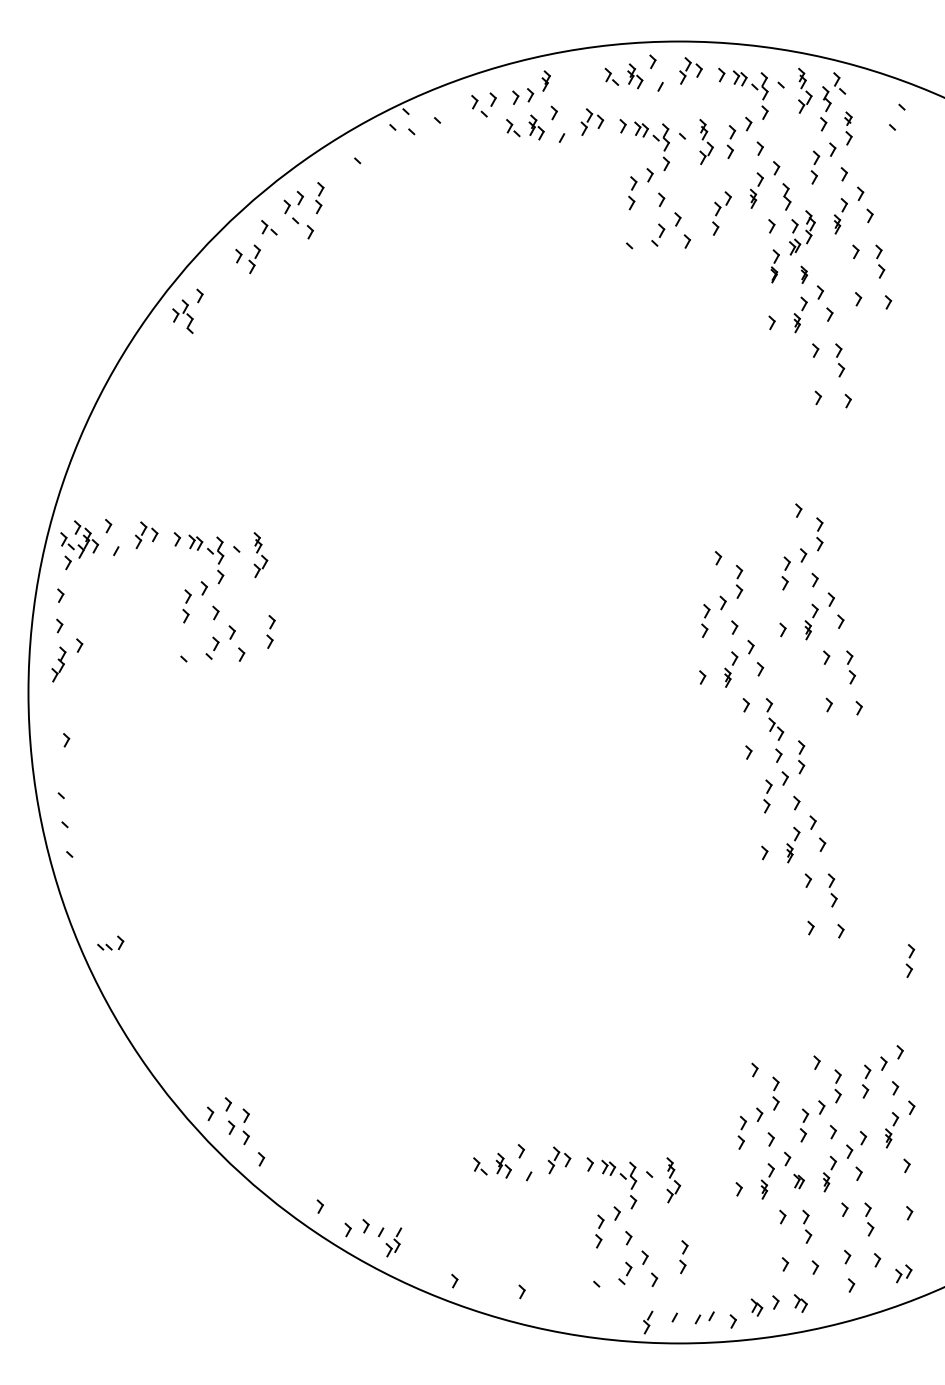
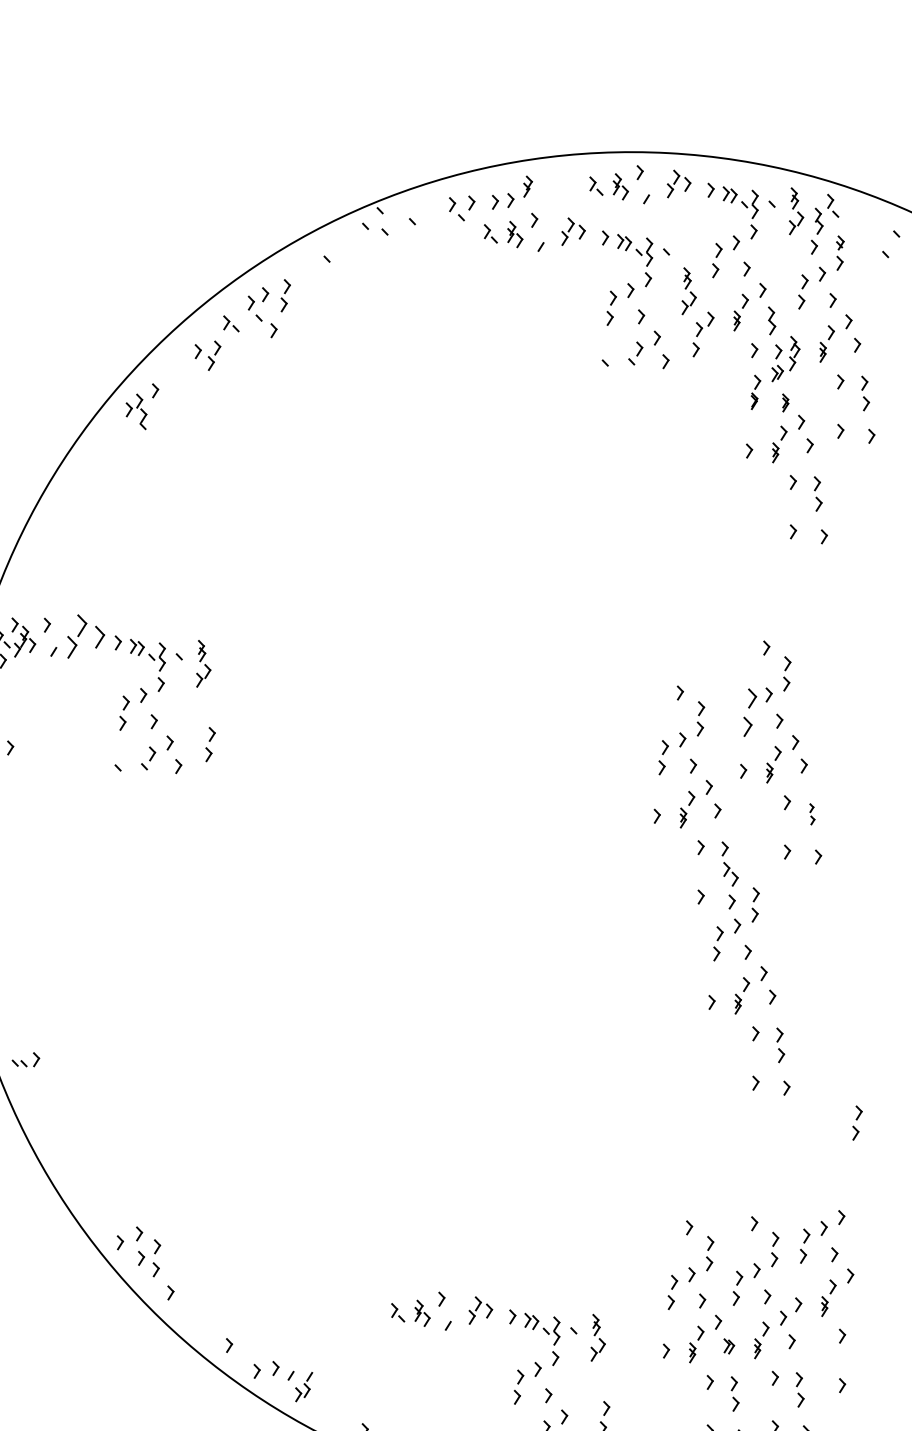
part: (706, 141) -> (689, 291), moved
part: (146, 534) -> (86, 636), size x1.6
part: (785, 573) -> (749, 712), size x1.4
part: (851, 667) -> (812, 814), size x0.6

